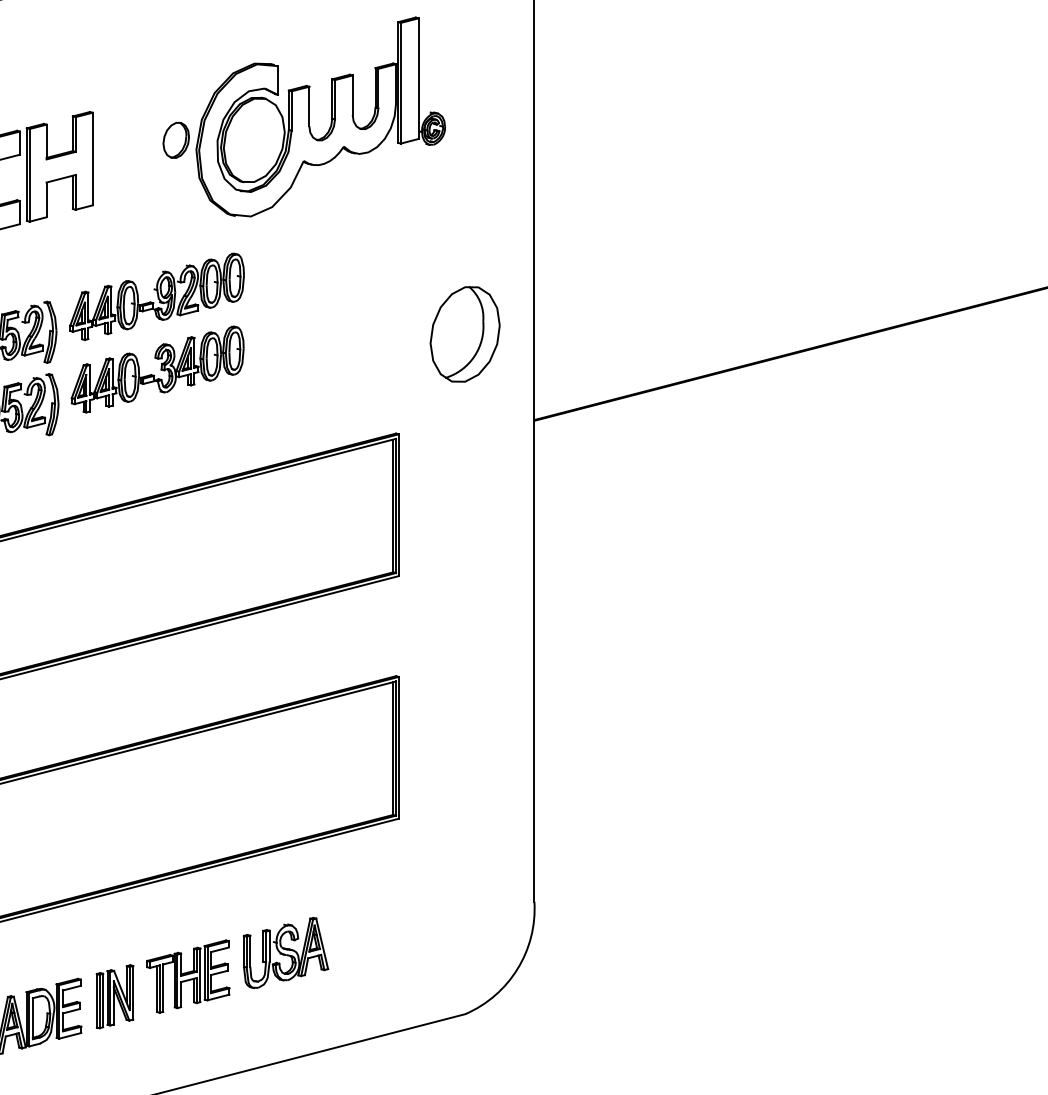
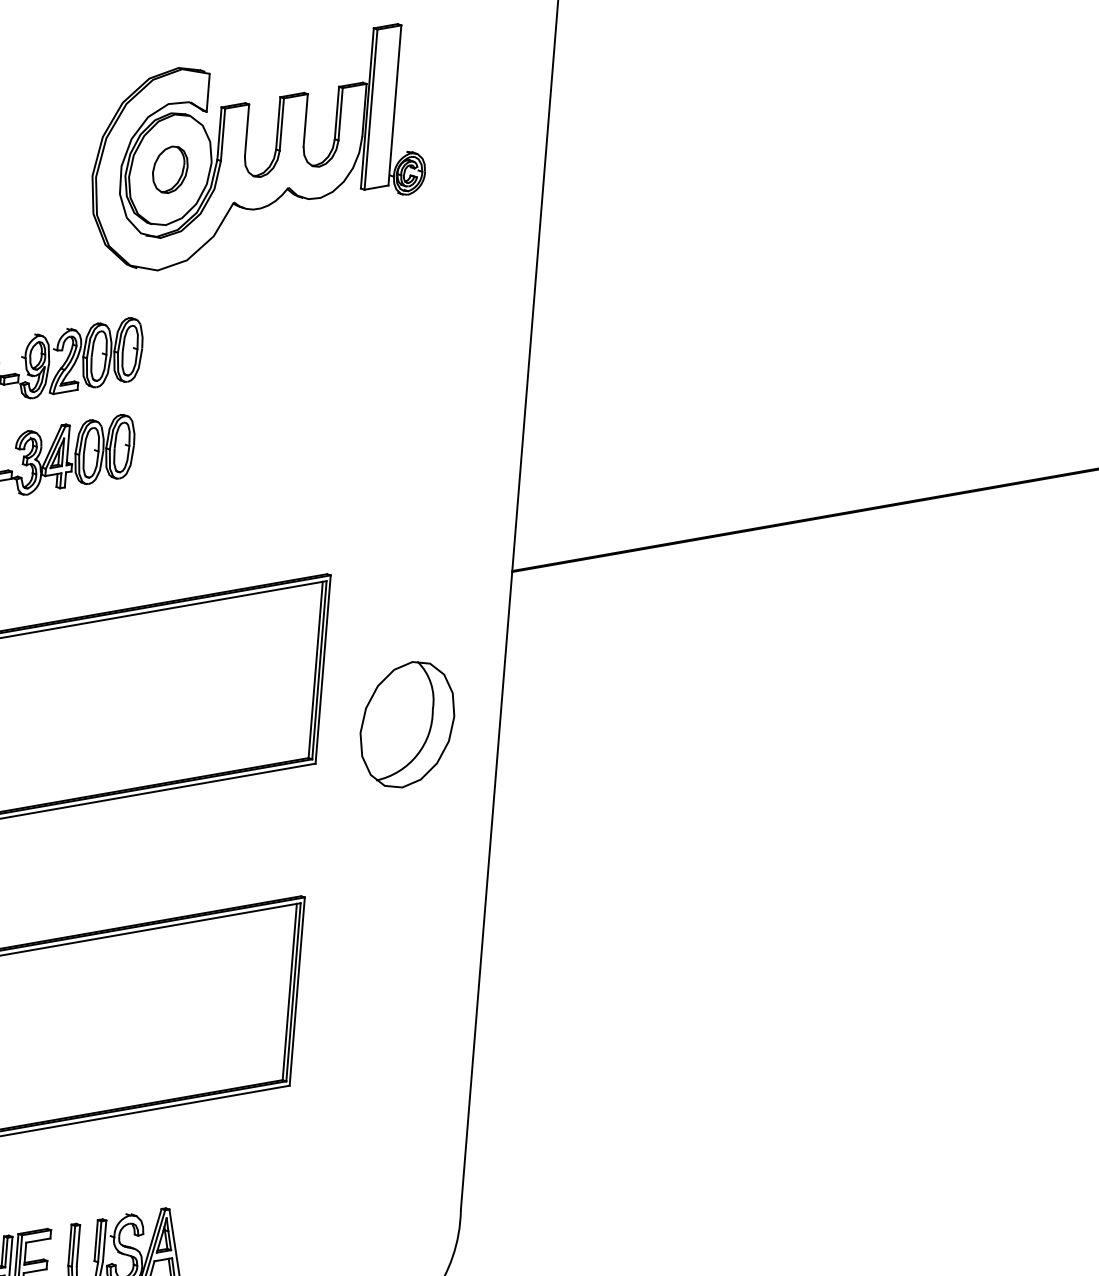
part: (175, 140) -> (169, 169), moved
part: (464, 334) -> (406, 724), moved

